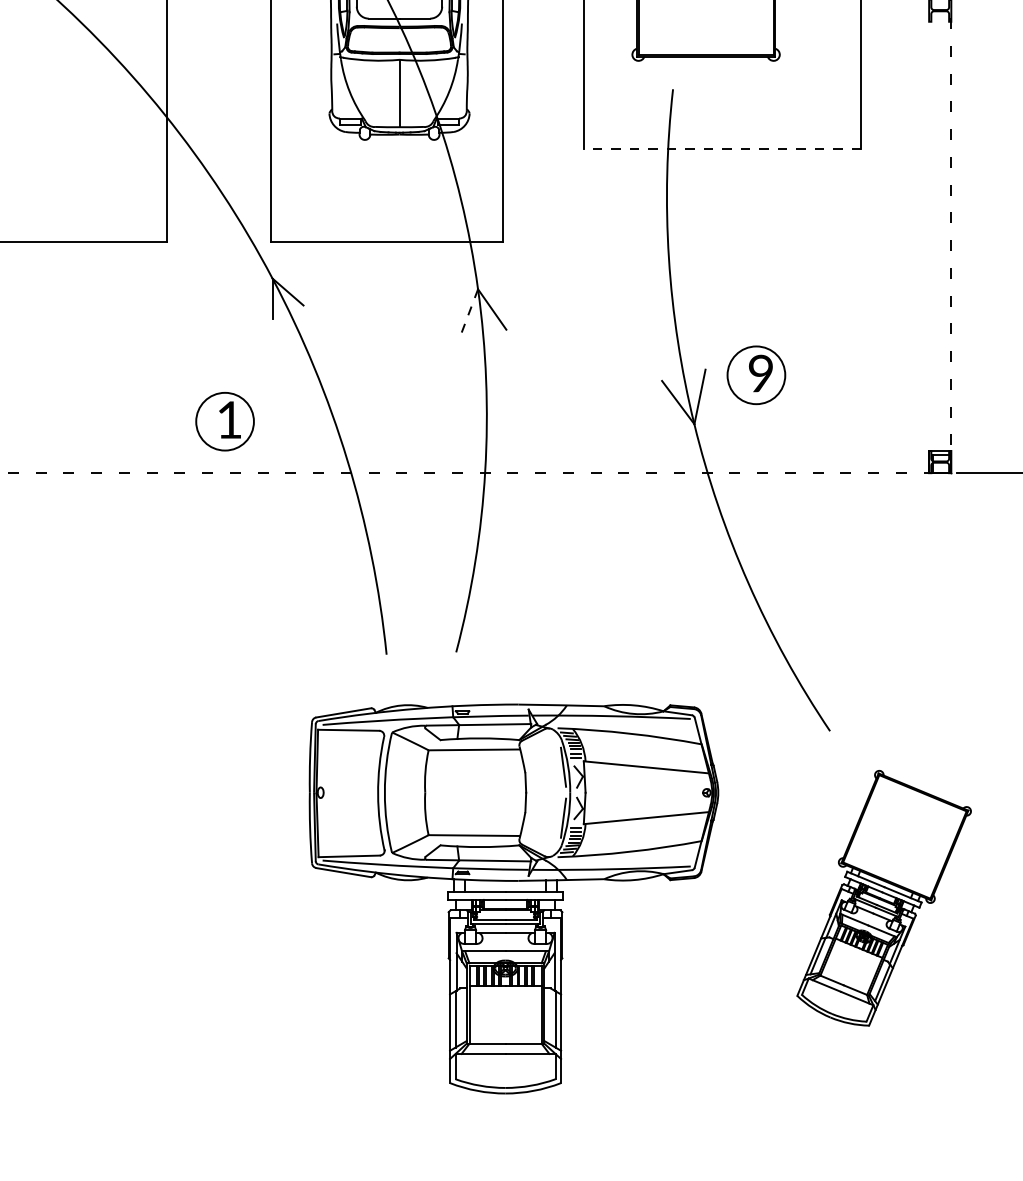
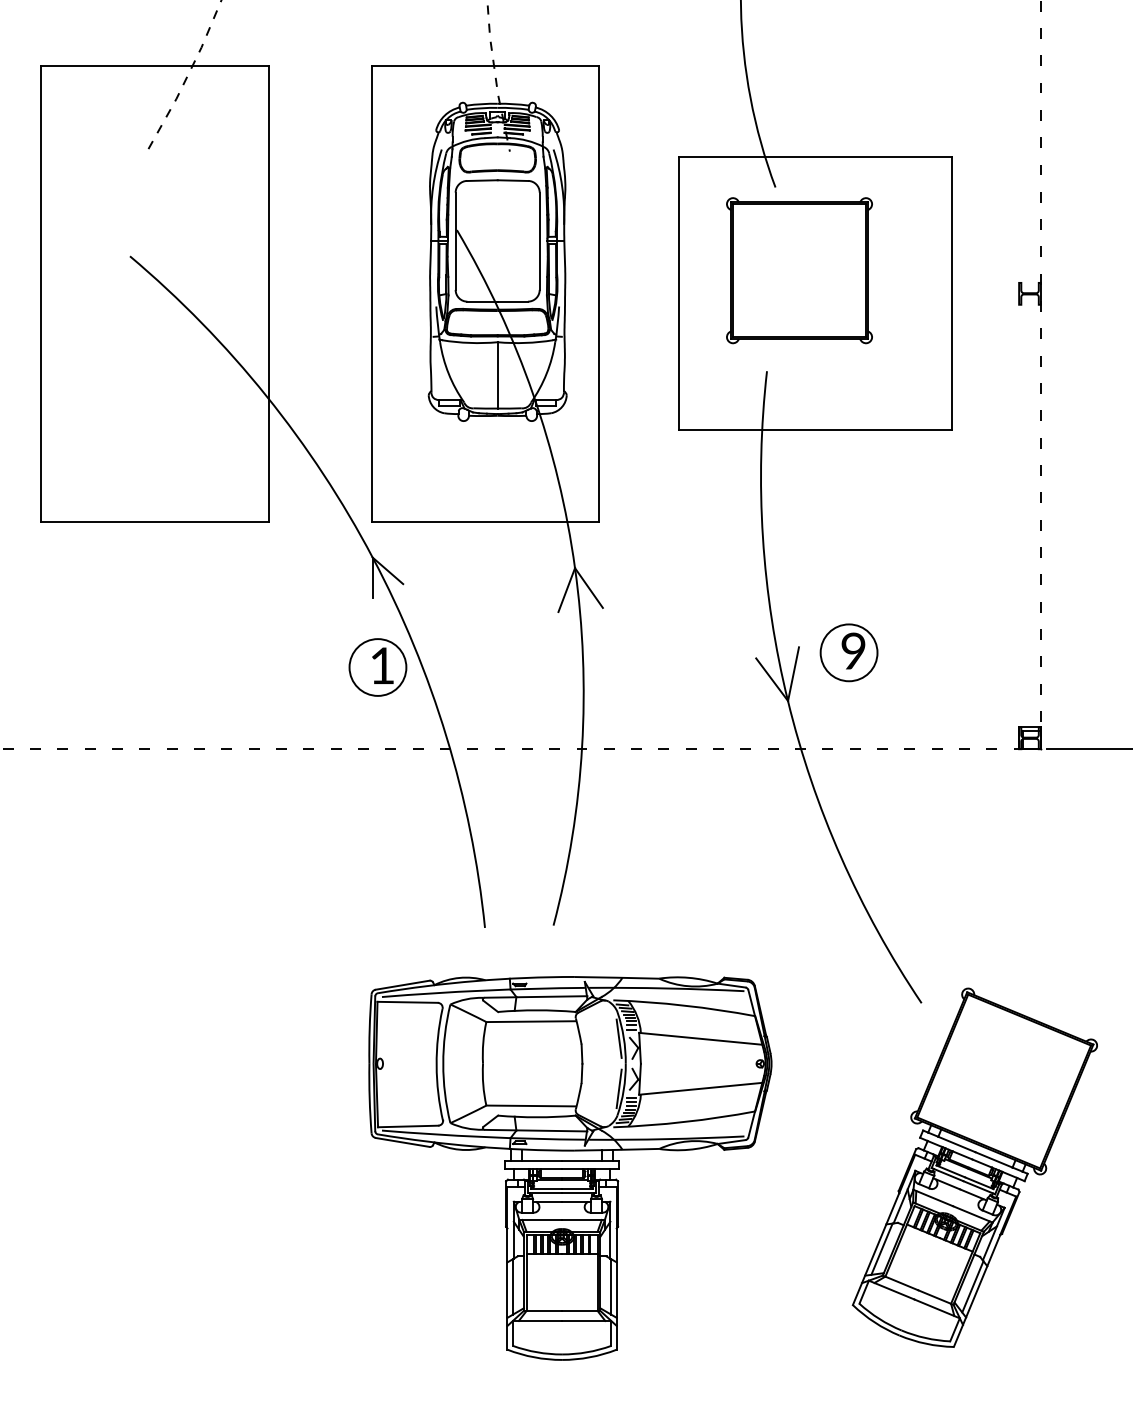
line: (722, 149) -> (815, 430), dashed -> solid
line: (469, 311) -> (566, 590), dashed -> solid
part: (224, 421) -> (377, 667), moved
part: (883, 898) -> (974, 1167), size x1.43
part: (514, 899) -> (570, 1168), moved

